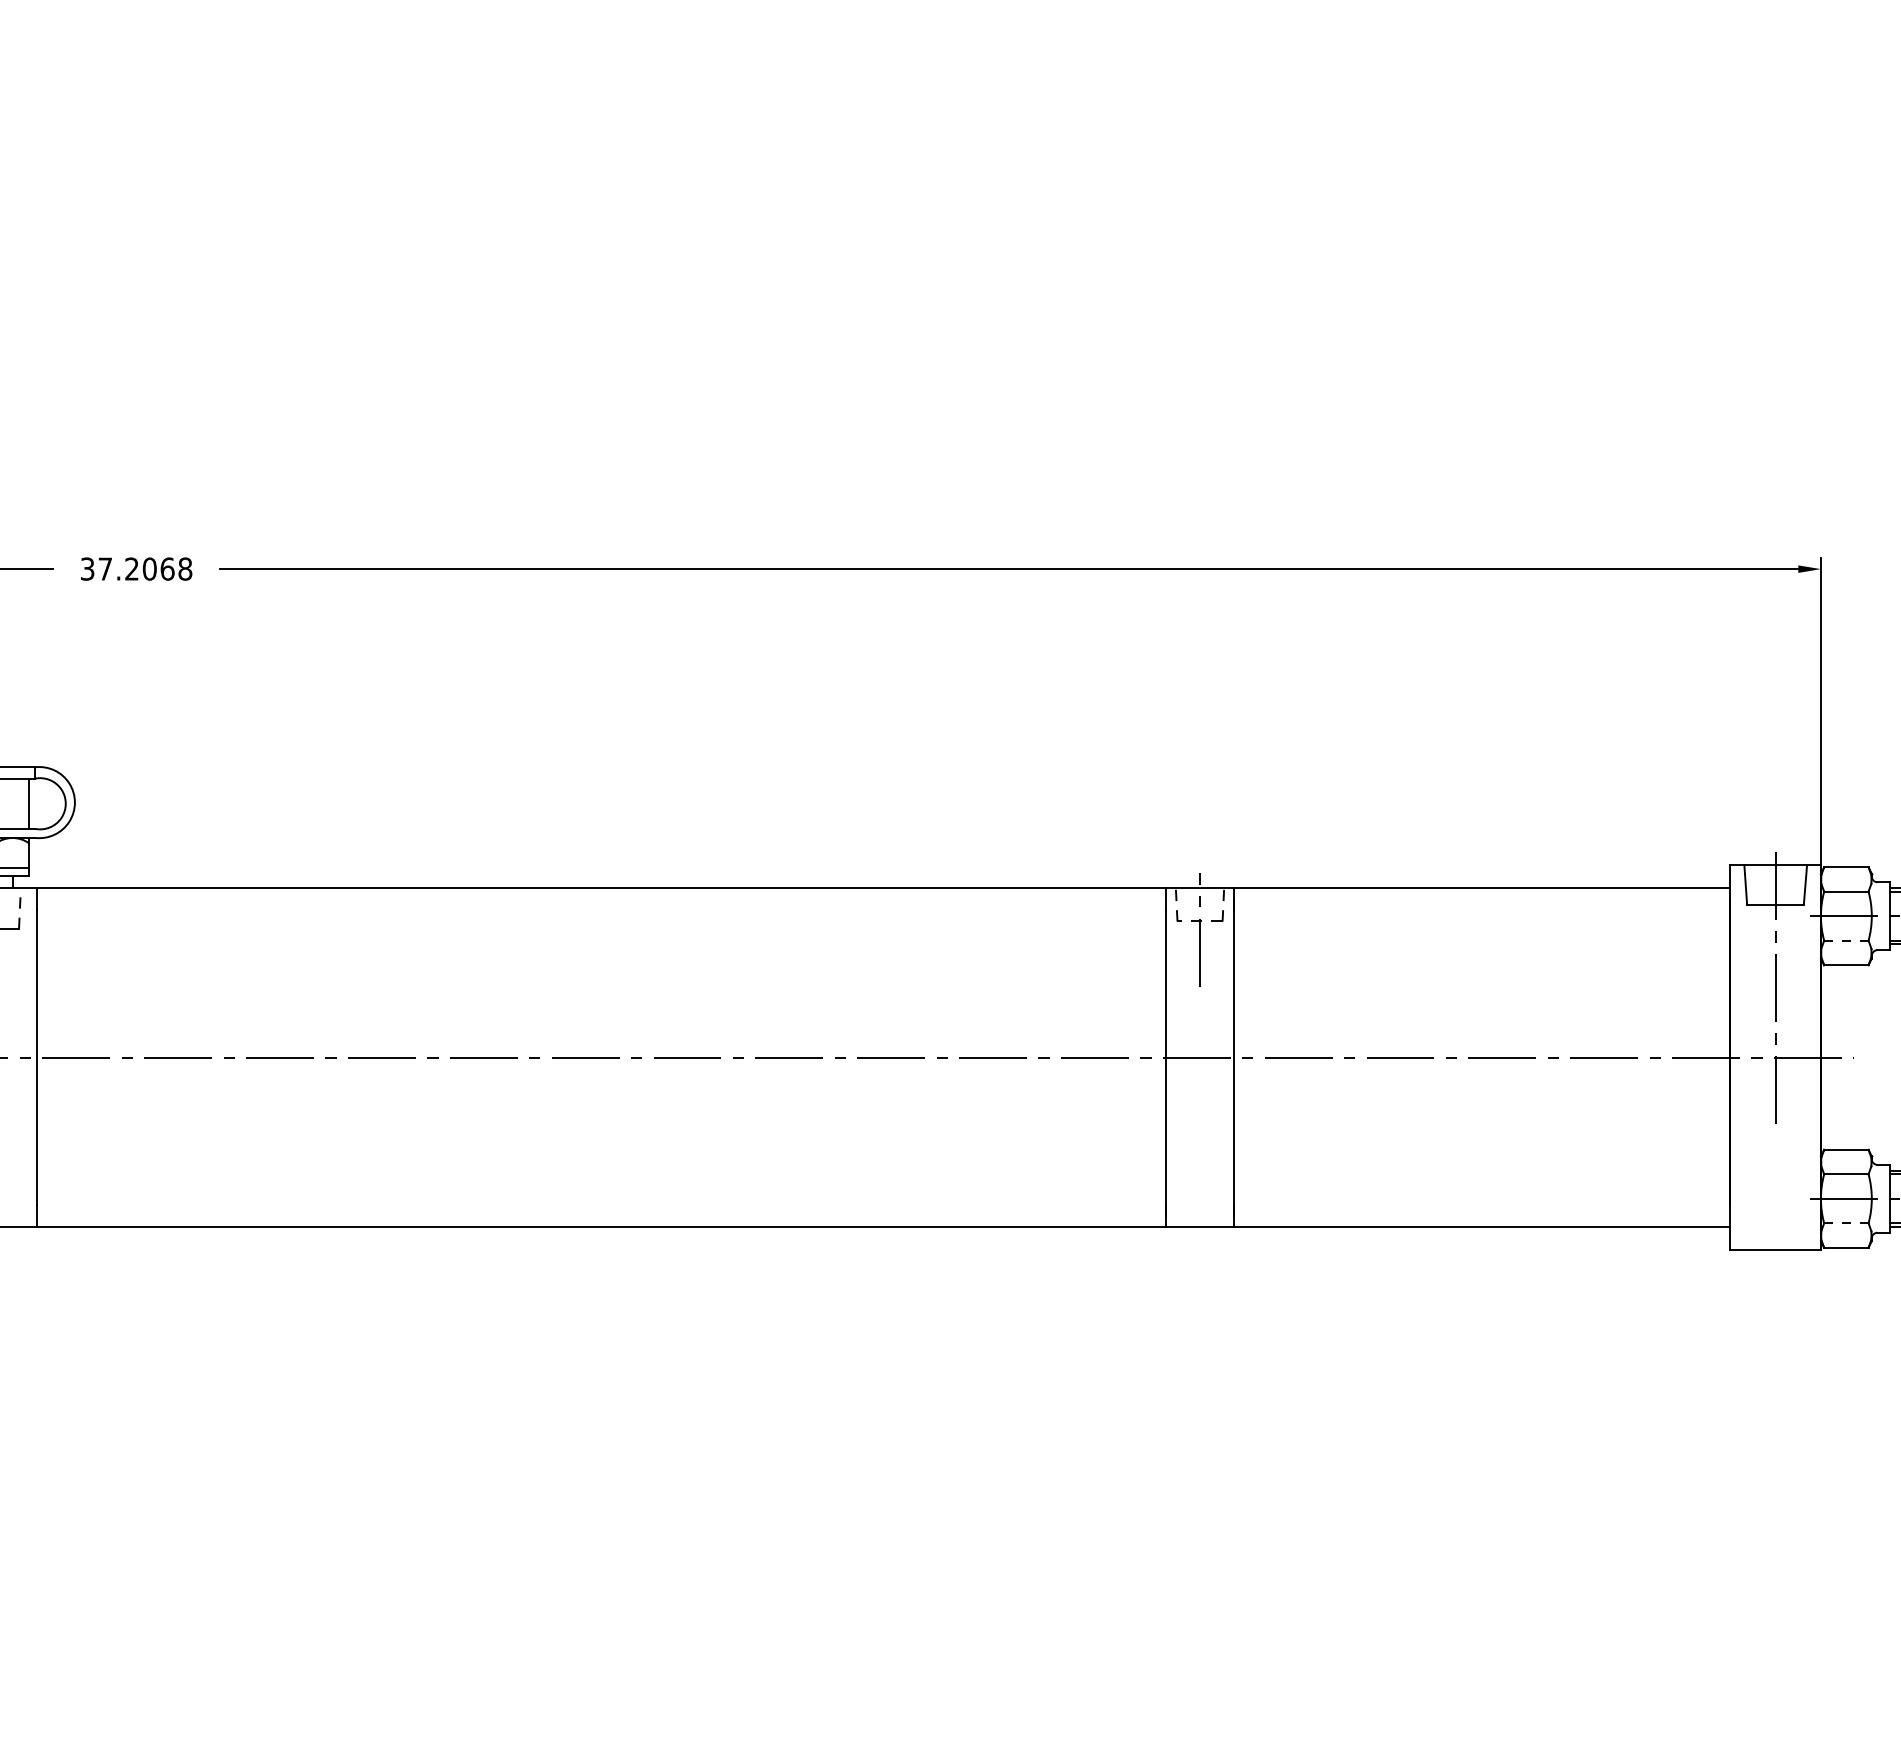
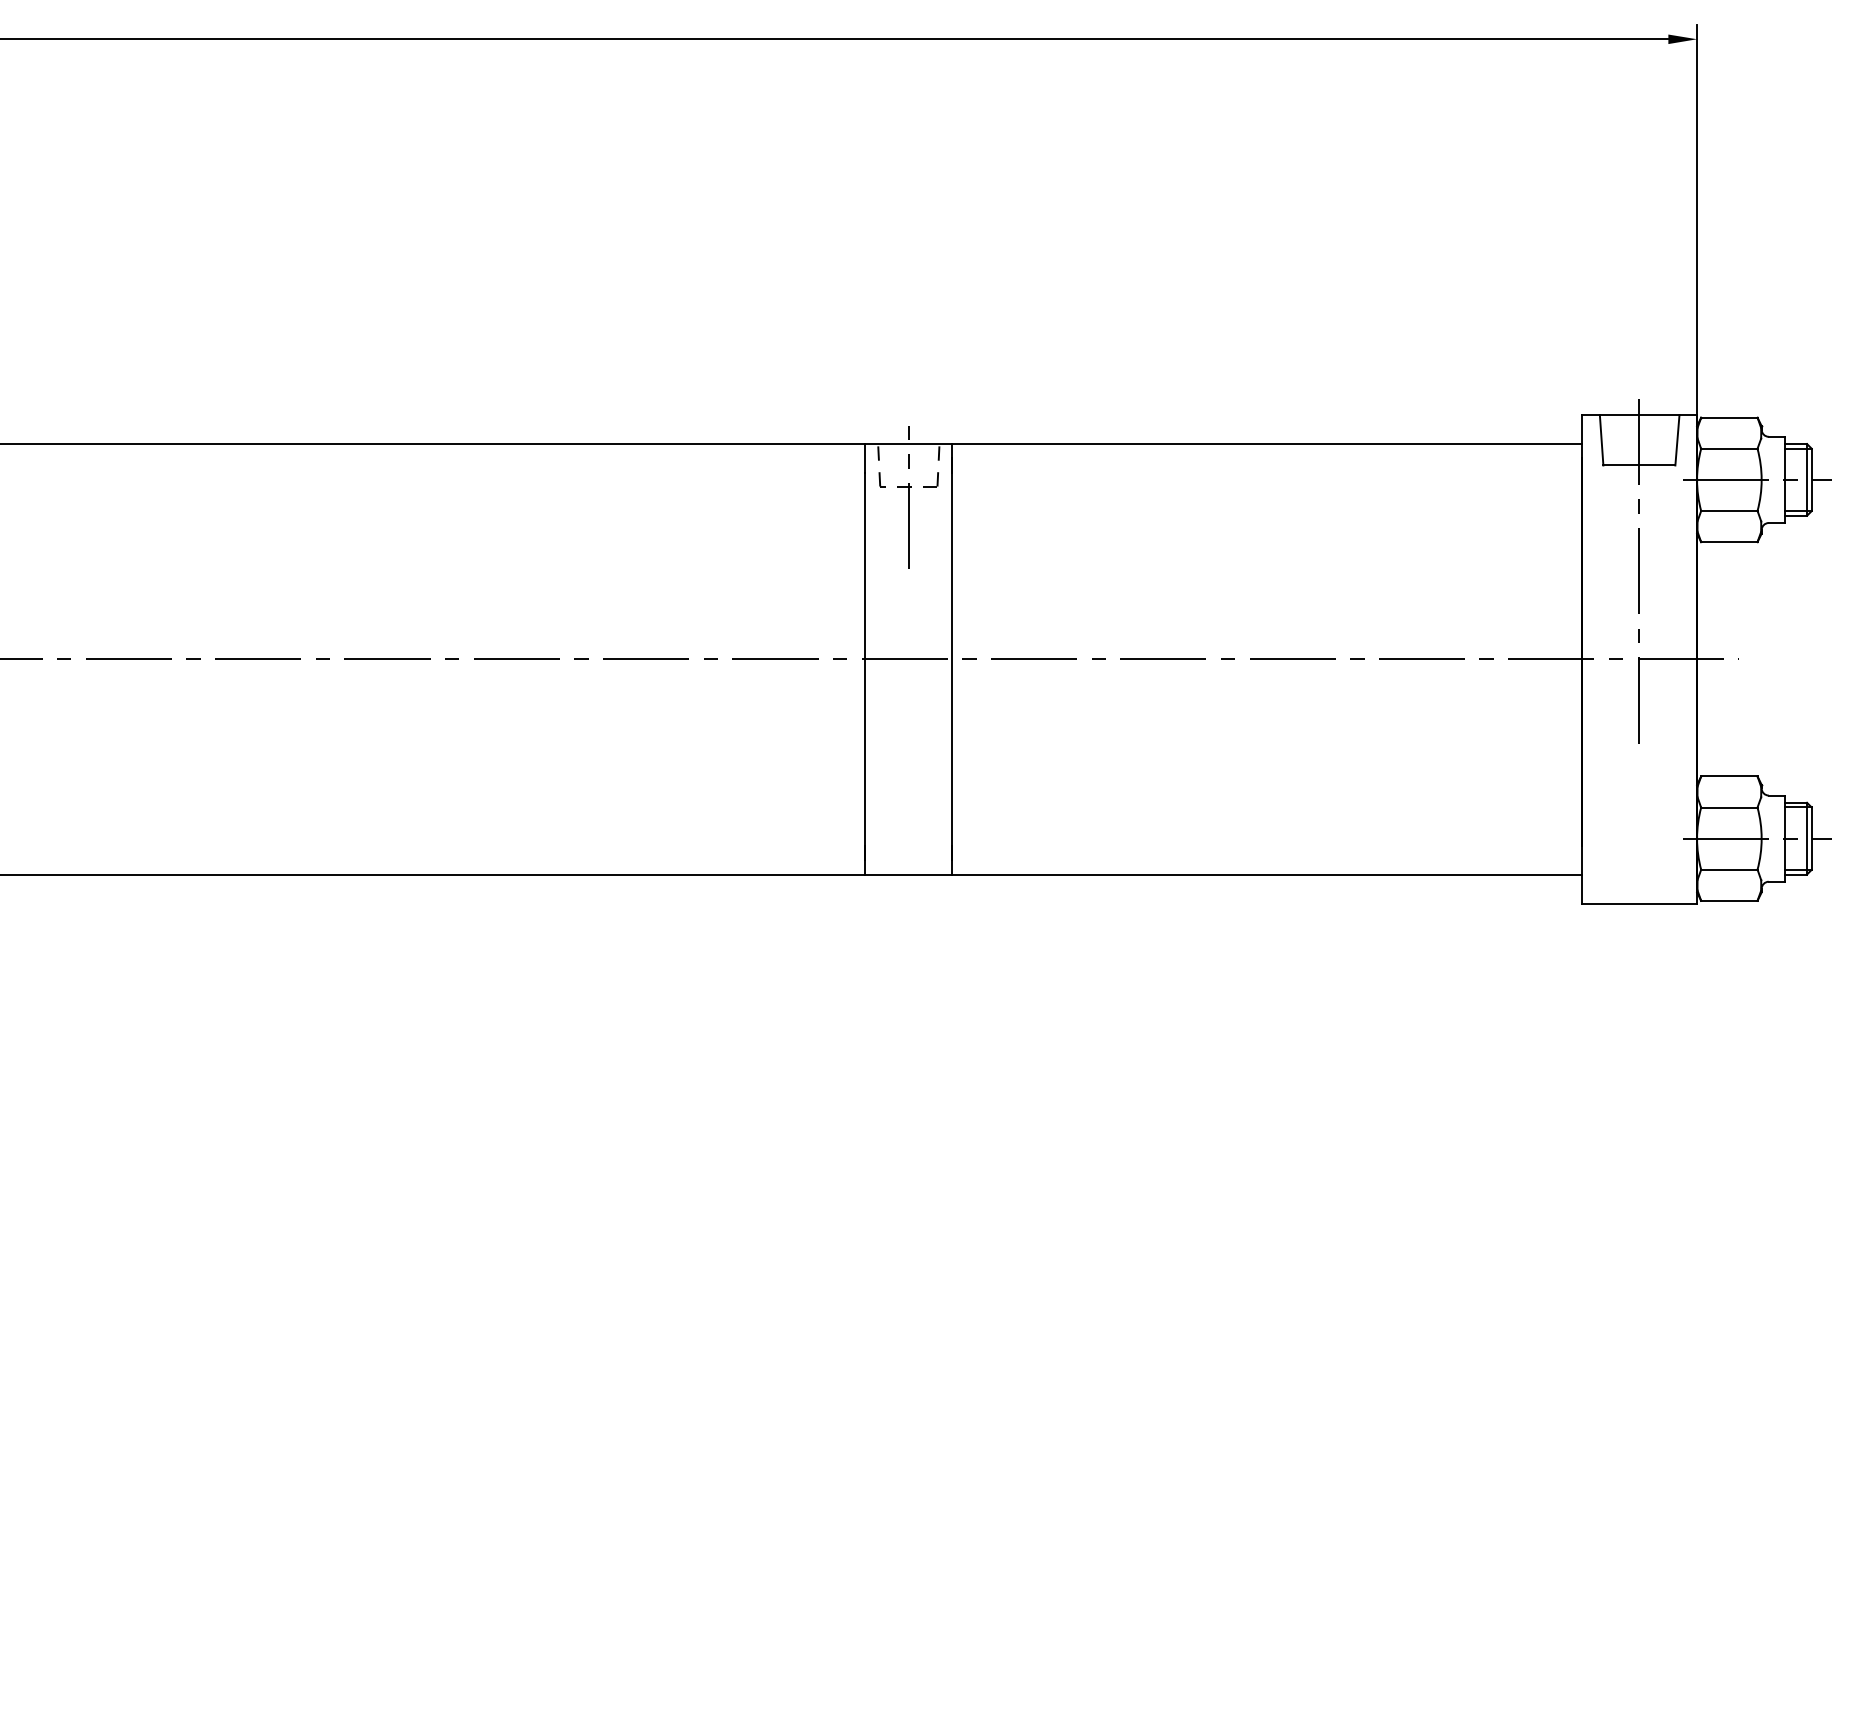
line: (1846, 940) -> (1729, 510), dashed -> solid
line: (1846, 1223) -> (1729, 869), dashed -> solid

